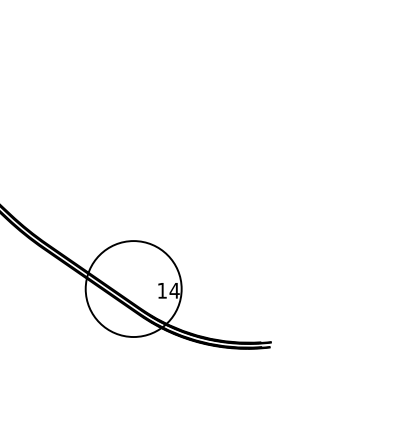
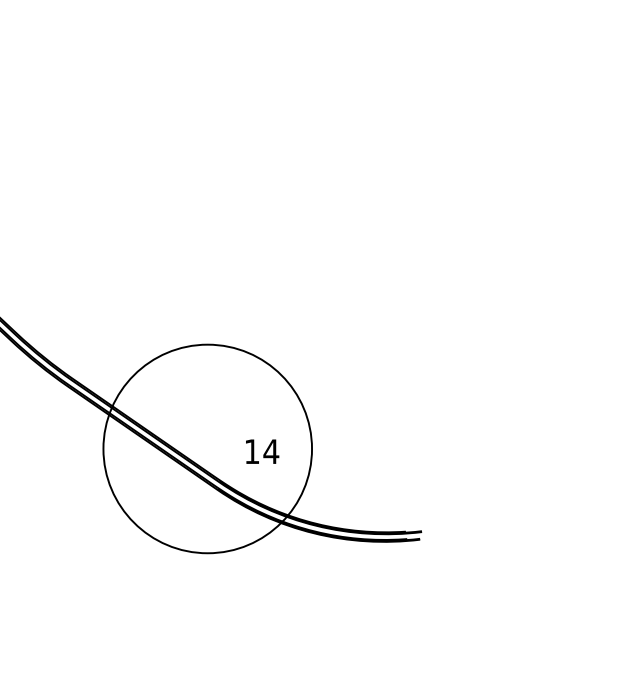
circle: (133, 289) -> (207, 449), size x1.4

